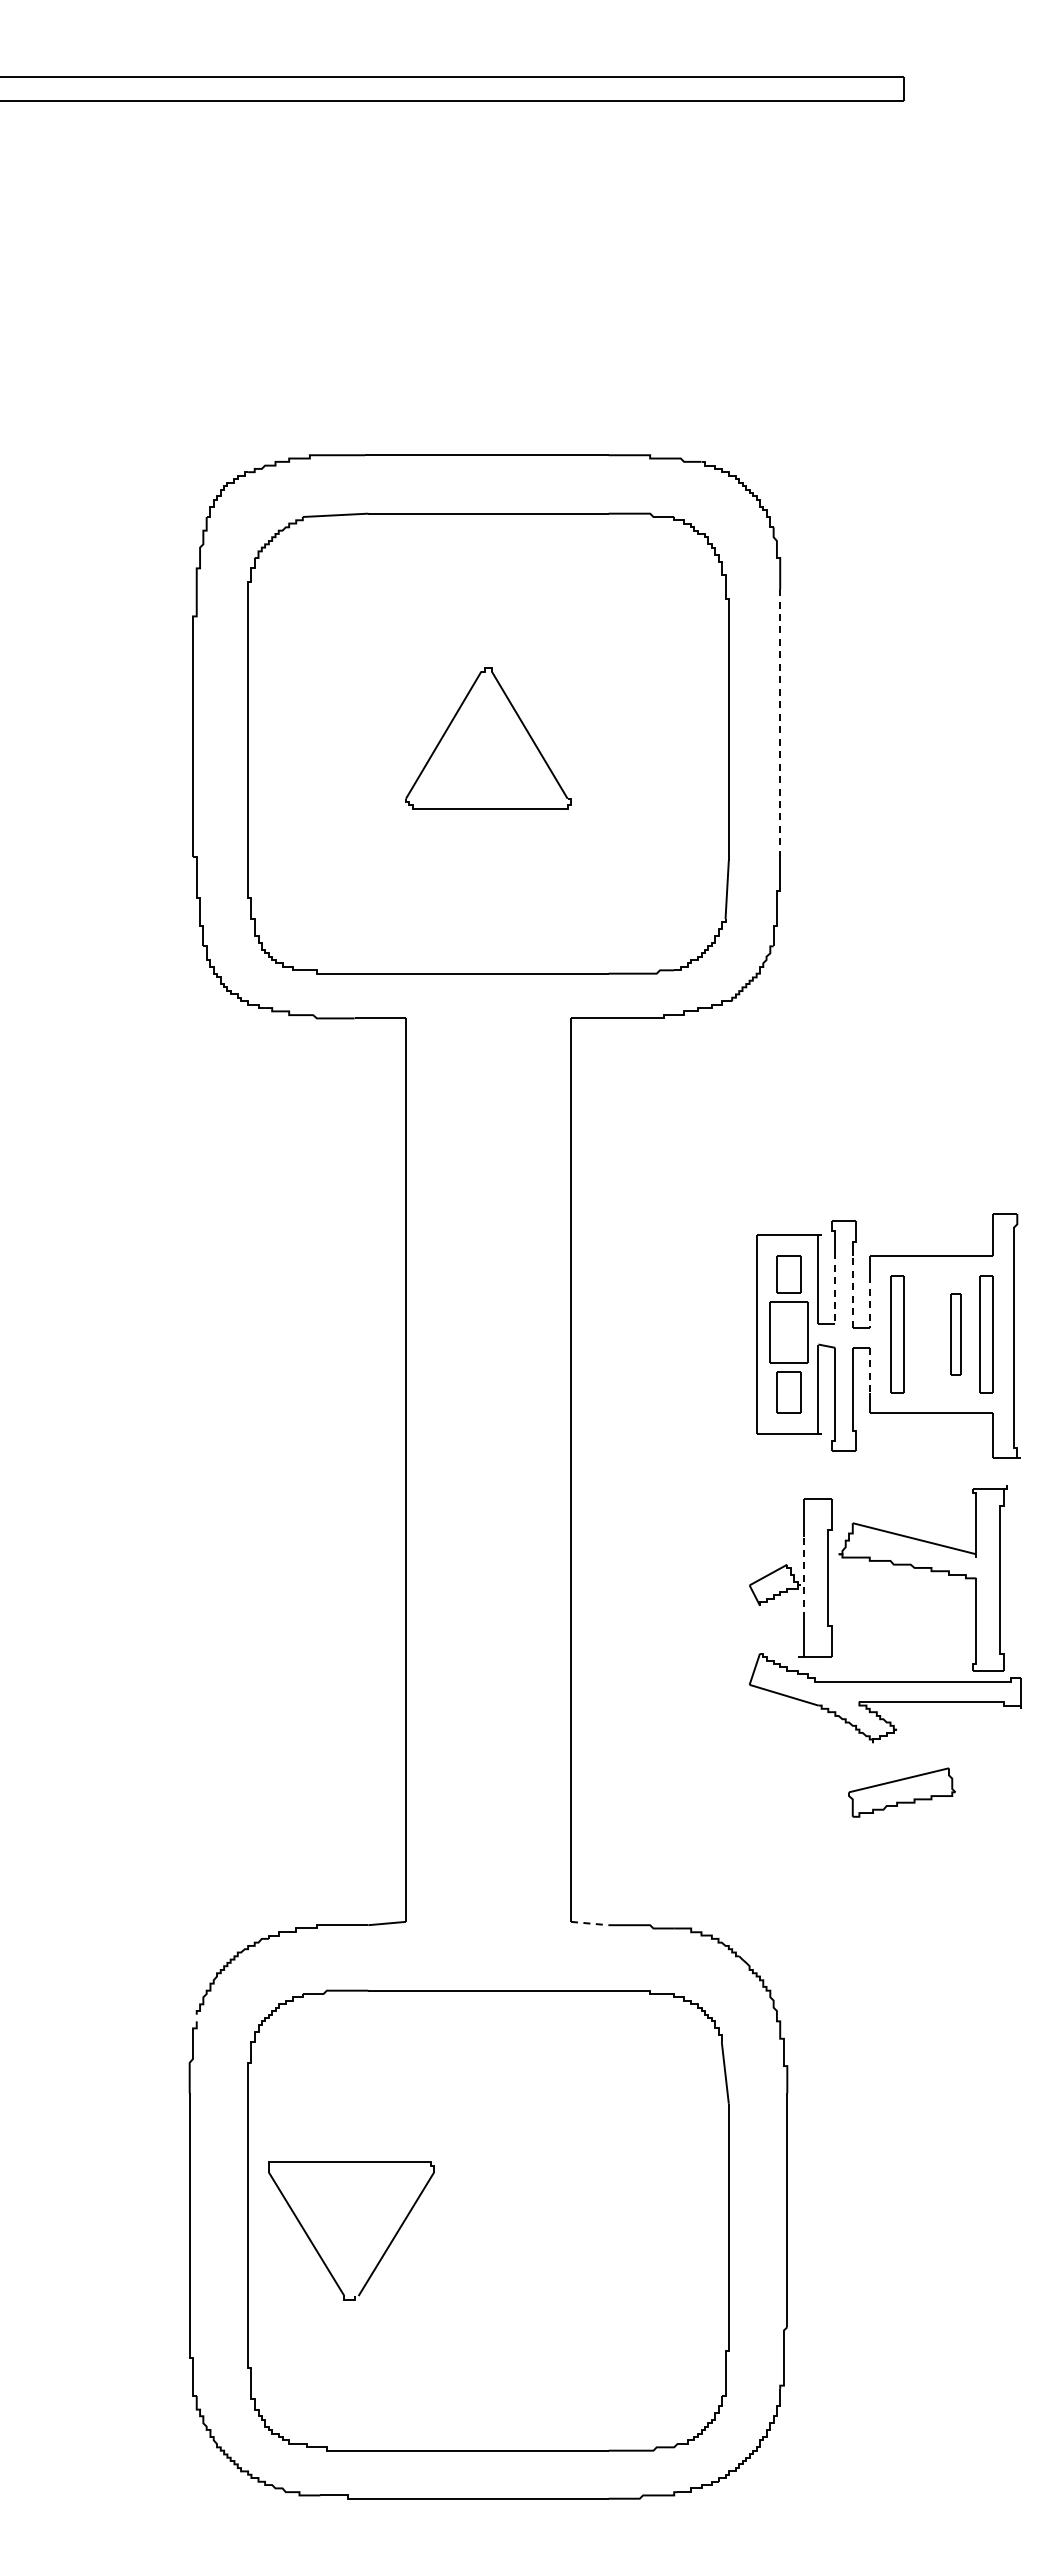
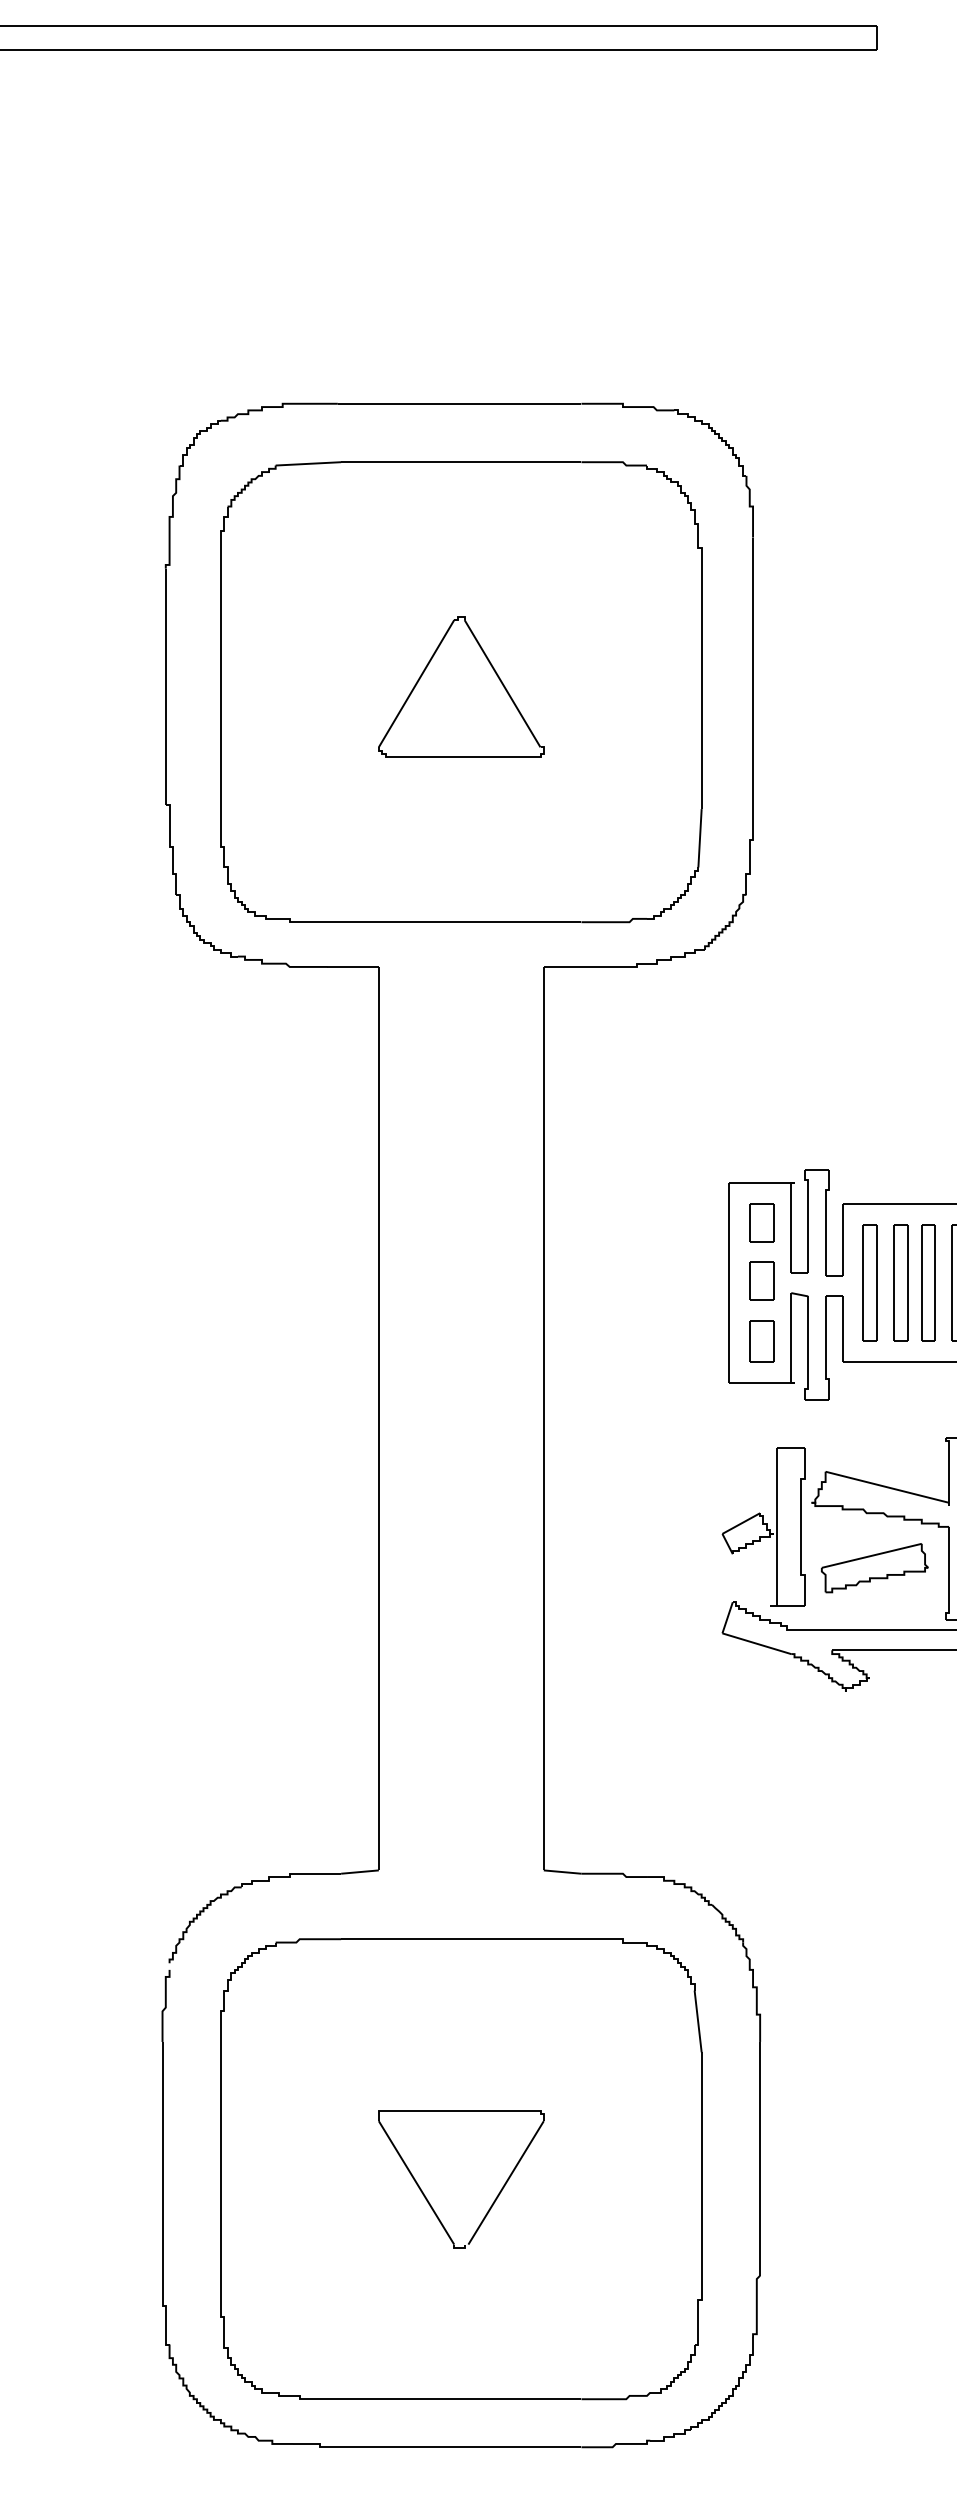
line: (780, 722) -> (753, 671), dashed -> solid
line: (835, 1288) -> (808, 1237), dashed -> solid
line: (852, 1291) -> (825, 1240), dashed -> solid
line: (869, 1301) -> (842, 1250), dashed -> solid
part: (788, 1332) -> (761, 1281), size x0.62
part: (927, 1334) -> (900, 1283), added
part: (955, 1334) -> (928, 1283), size x1.43
line: (869, 1370) -> (842, 1319), dashed -> solid
line: (804, 1577) -> (777, 1526), dashed -> solid
part: (901, 1792) -> (874, 1568), moved
line: (589, 1923) -> (562, 1872), dashed -> solid
part: (317, 2249) -> (427, 2198), moved

